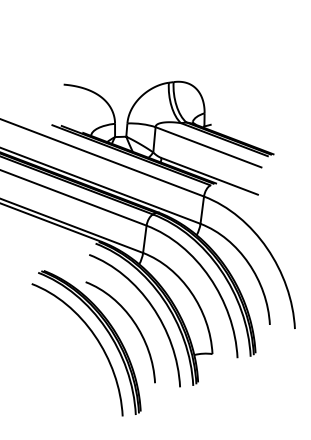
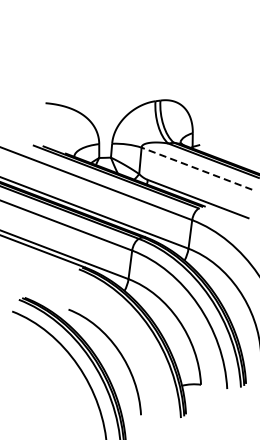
line: (208, 147) -> (196, 168), solid -> dashed
curve: (151, 307) -> (137, 336), removed

